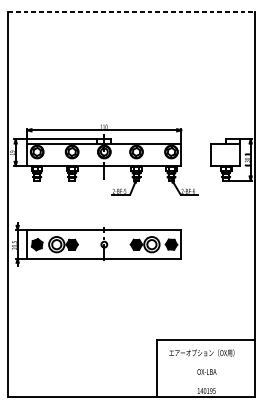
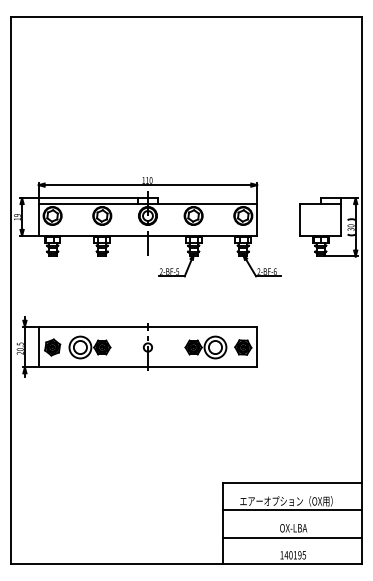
line: (131, 12) -> (186, 17), dashed -> solid
line: (206, 359) -> (292, 510), added
line: (206, 379) -> (292, 538), added

